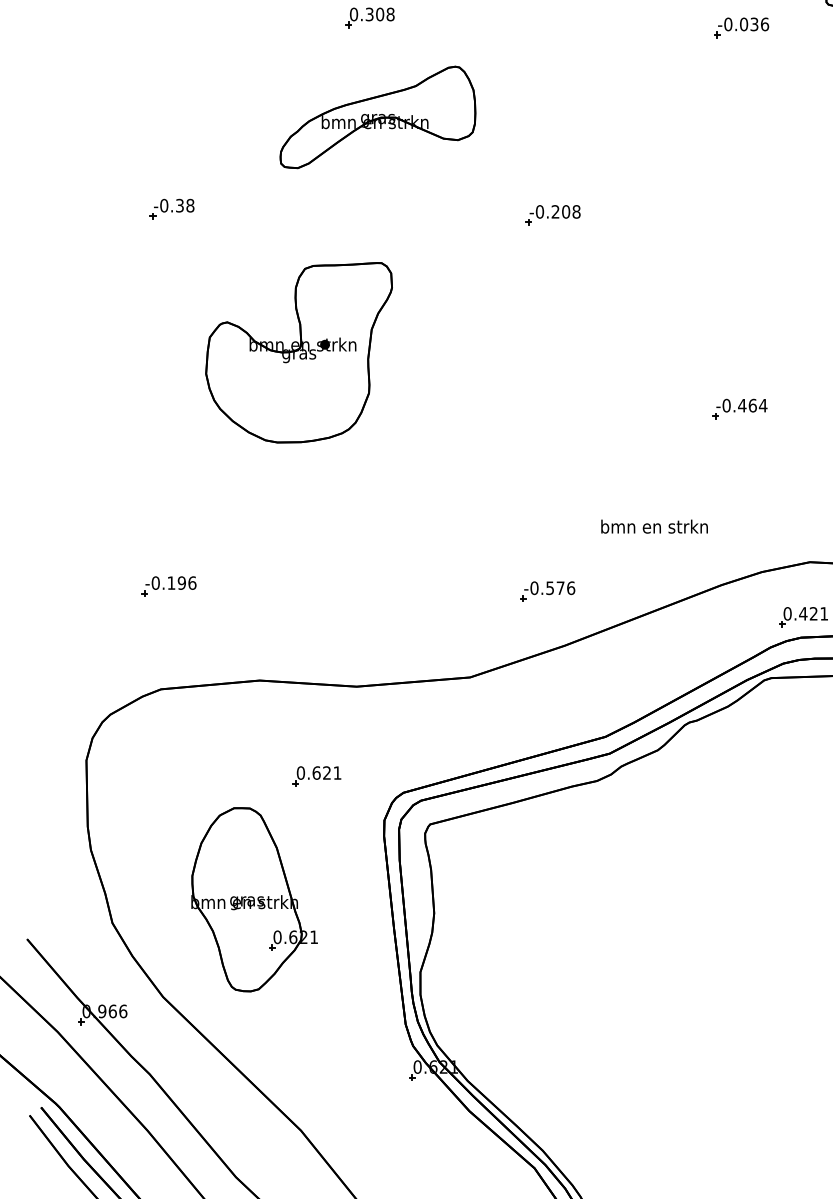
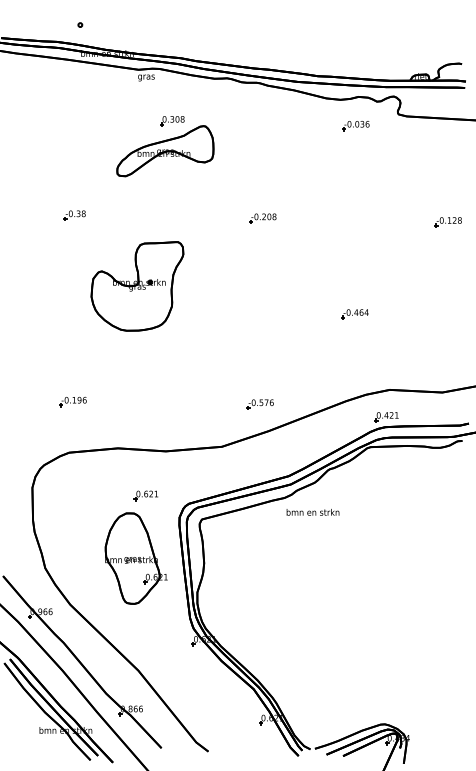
part: (378, 118) -> (165, 151), moved
text: (653, 526) -> (312, 512), moved
part: (252, 899) -> (135, 558), moved

